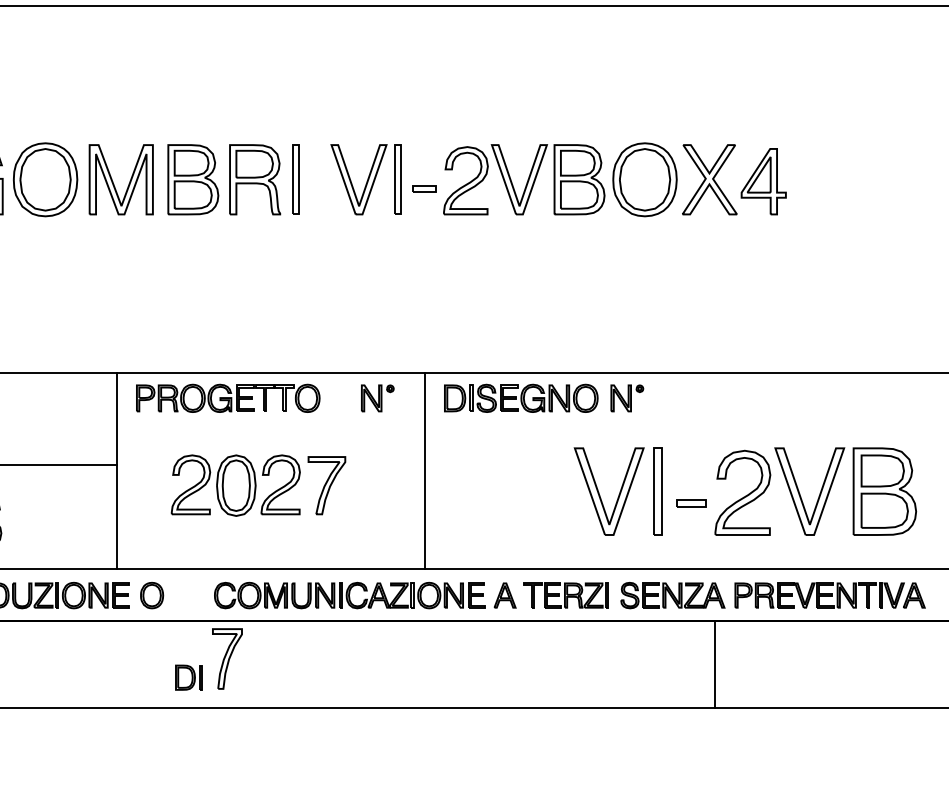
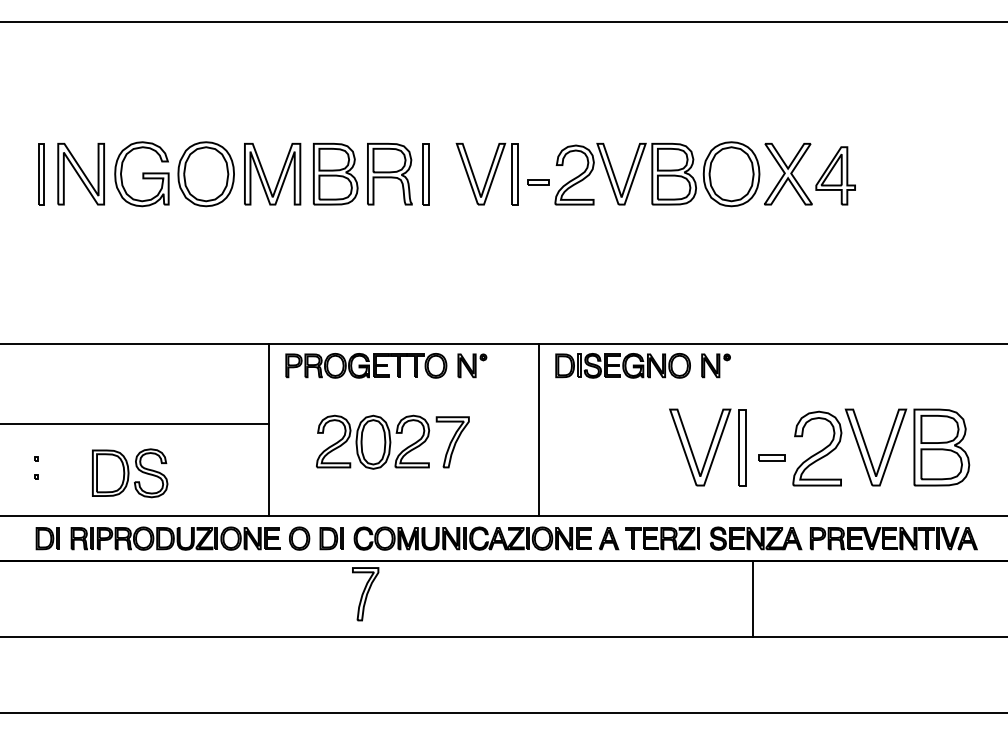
part: (377, 398) -> (472, 365), moved
line: (714, 665) -> (752, 599), moved
part: (188, 677) -> (331, 538), moved

